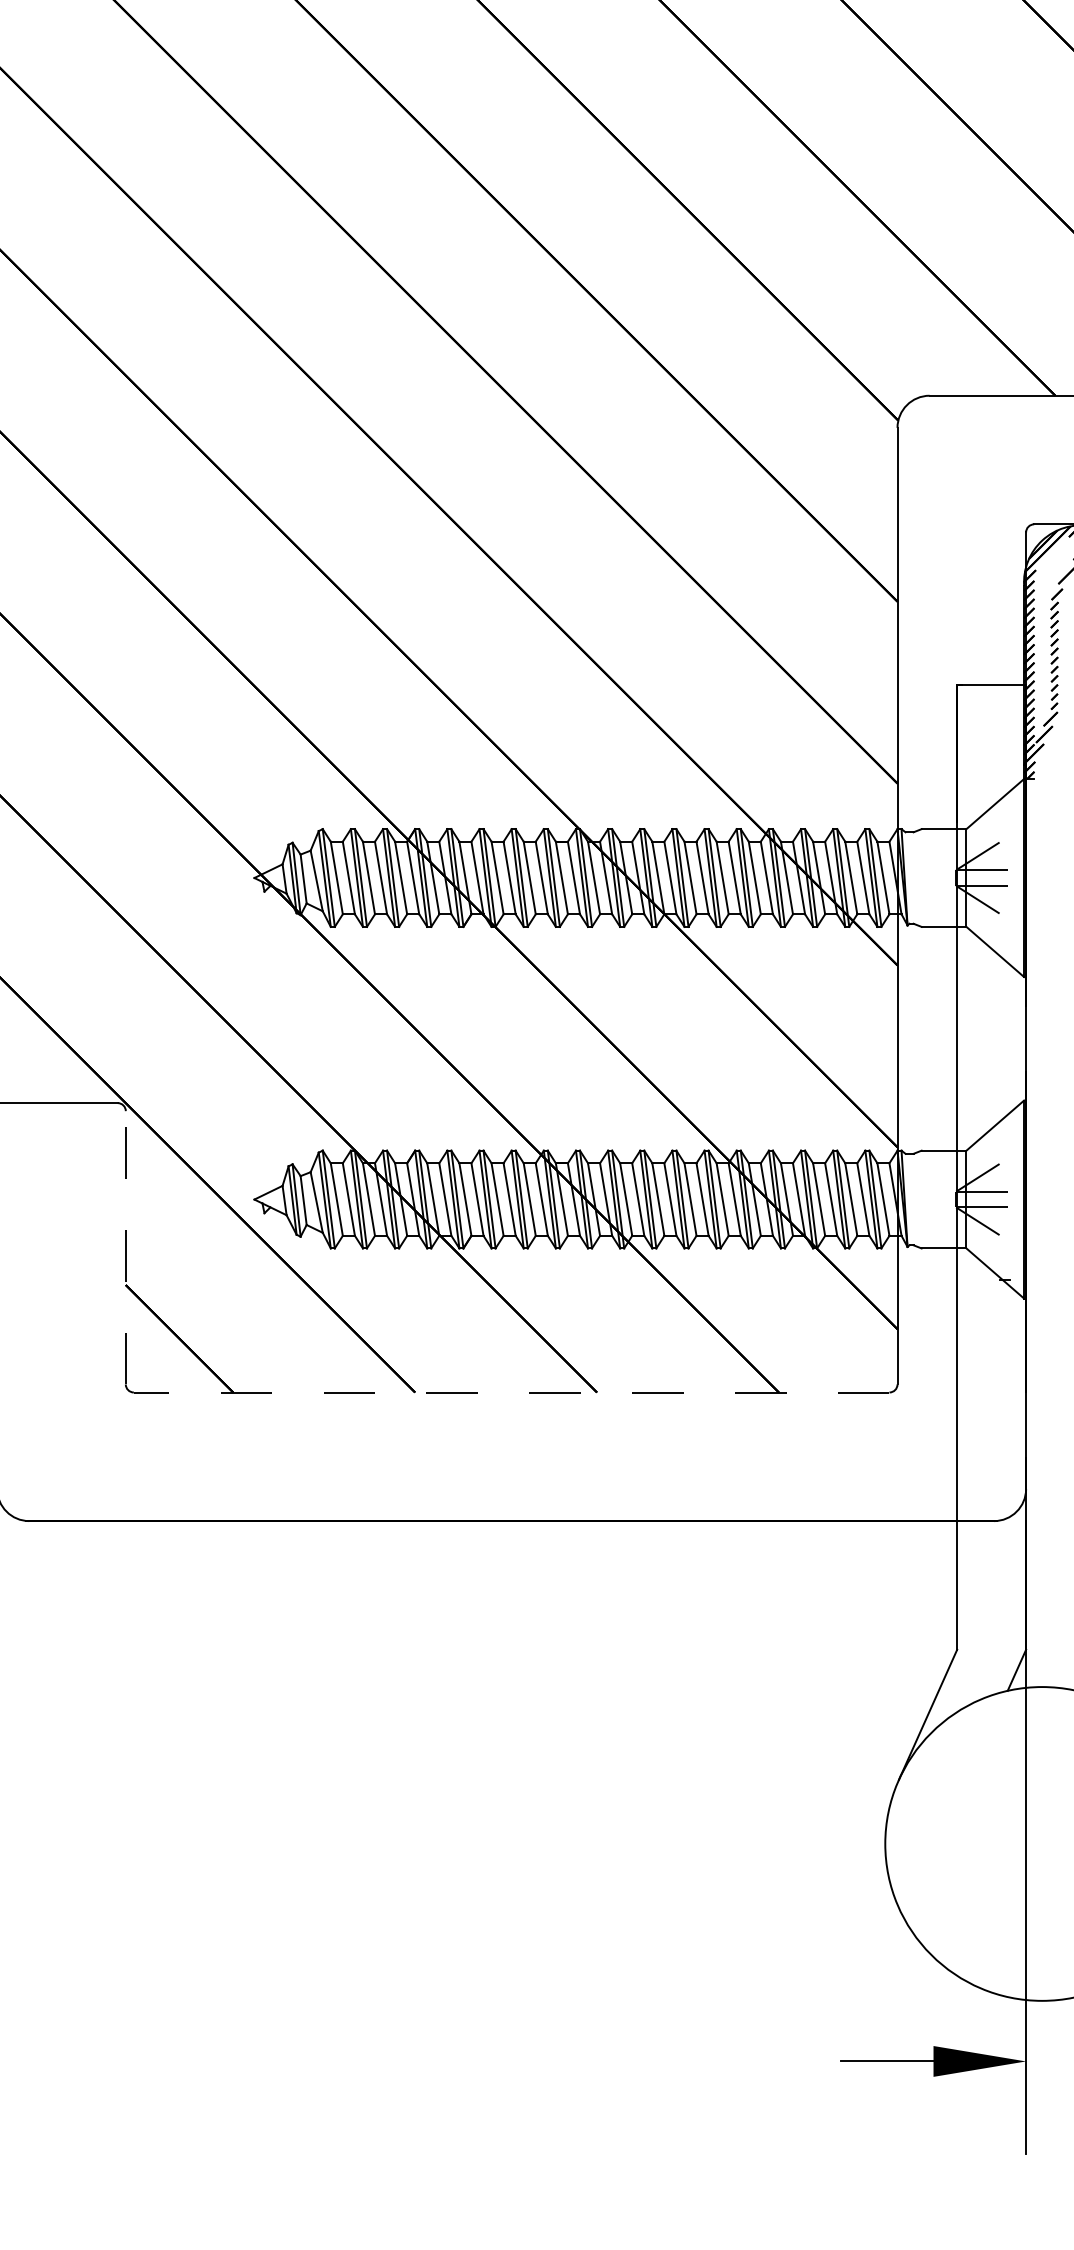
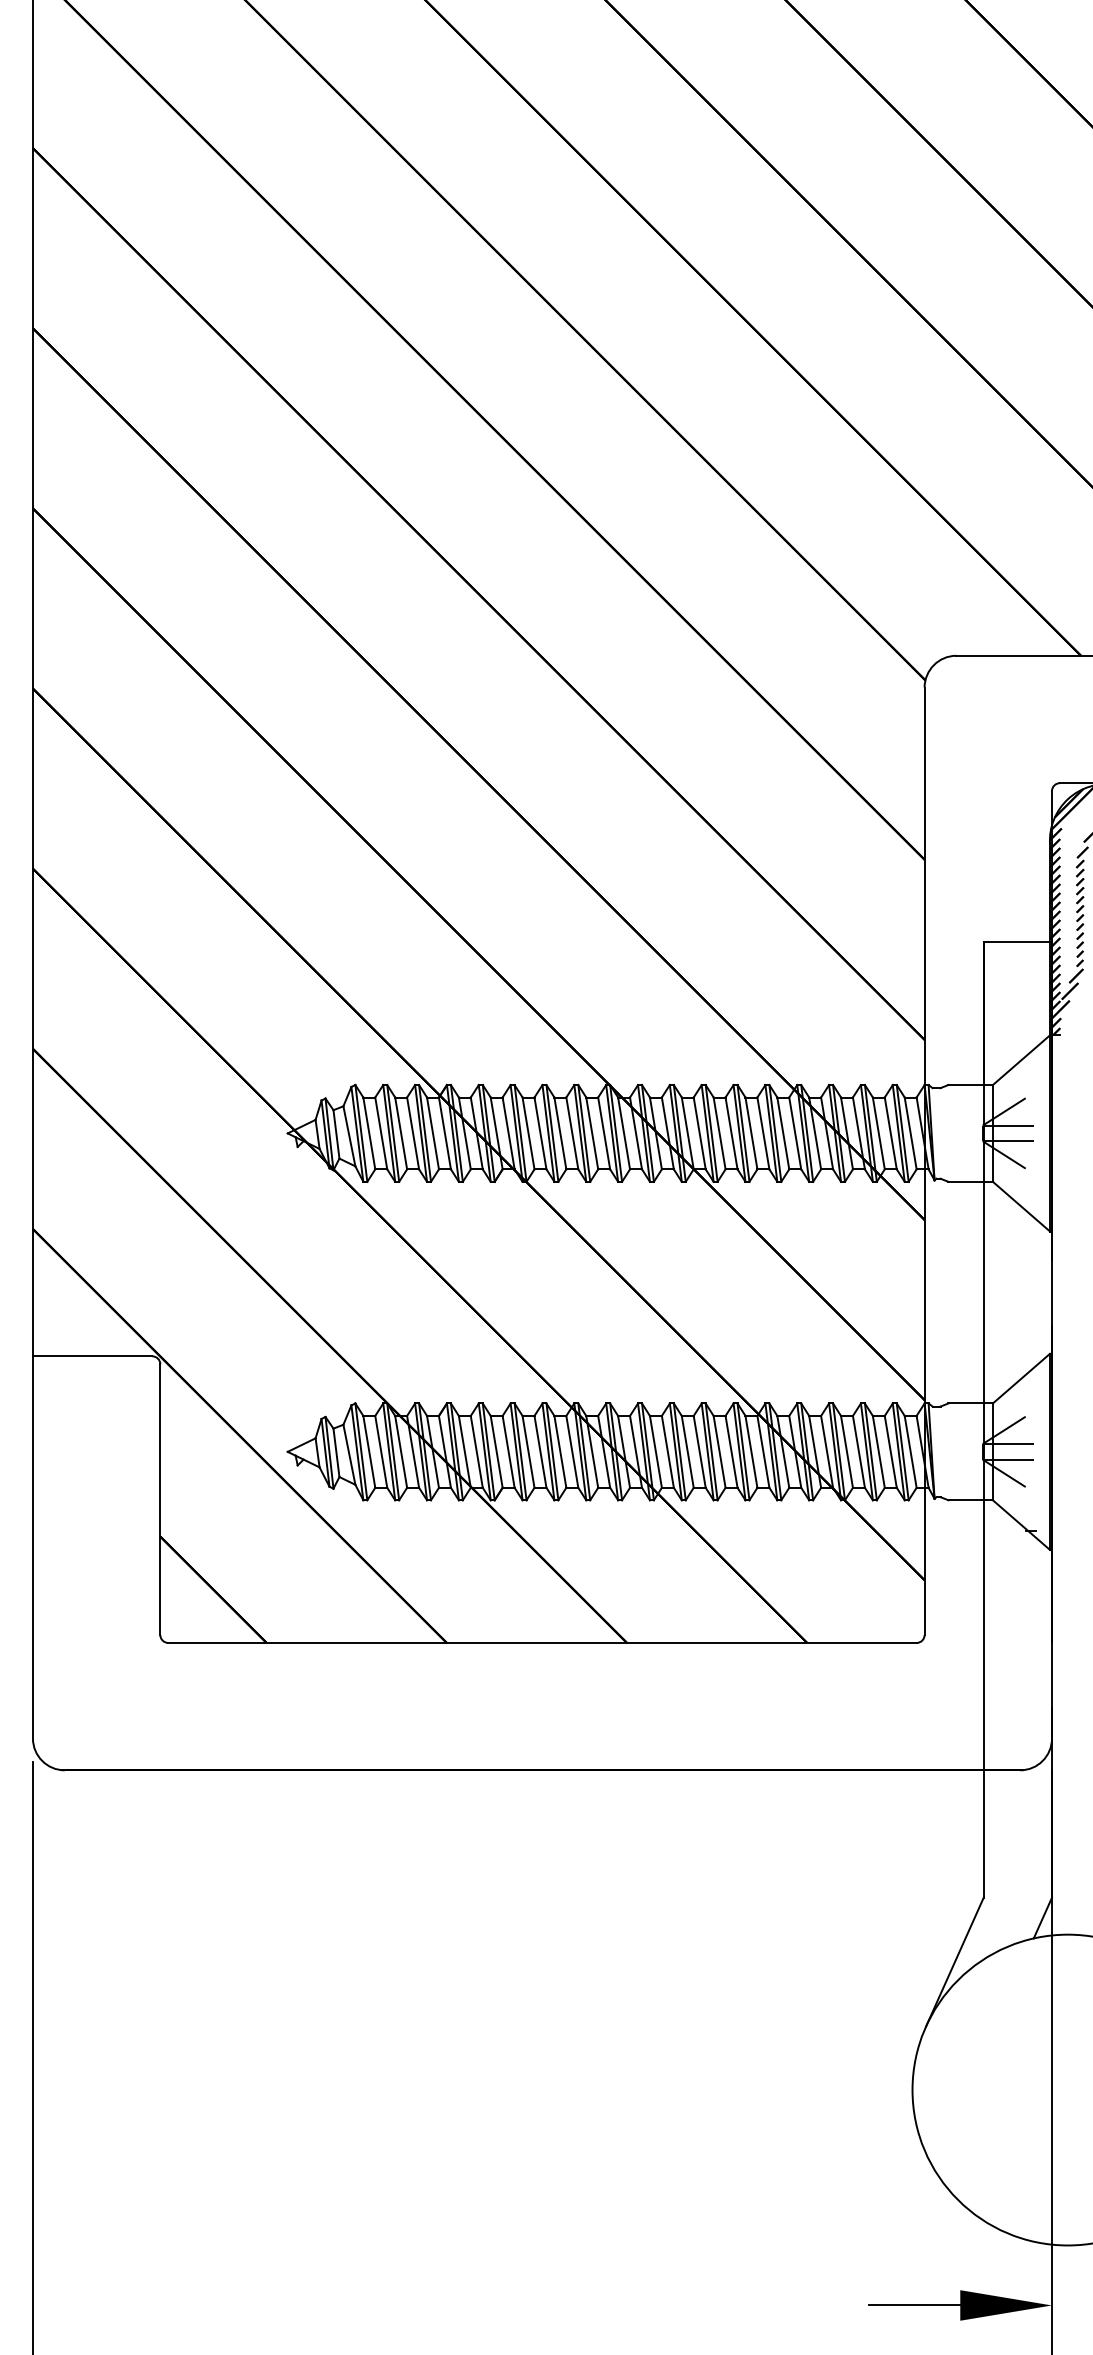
line: (125, 1247) -> (160, 1499), dashed -> solid
line: (510, 1392) -> (541, 1642), dashed -> solid

